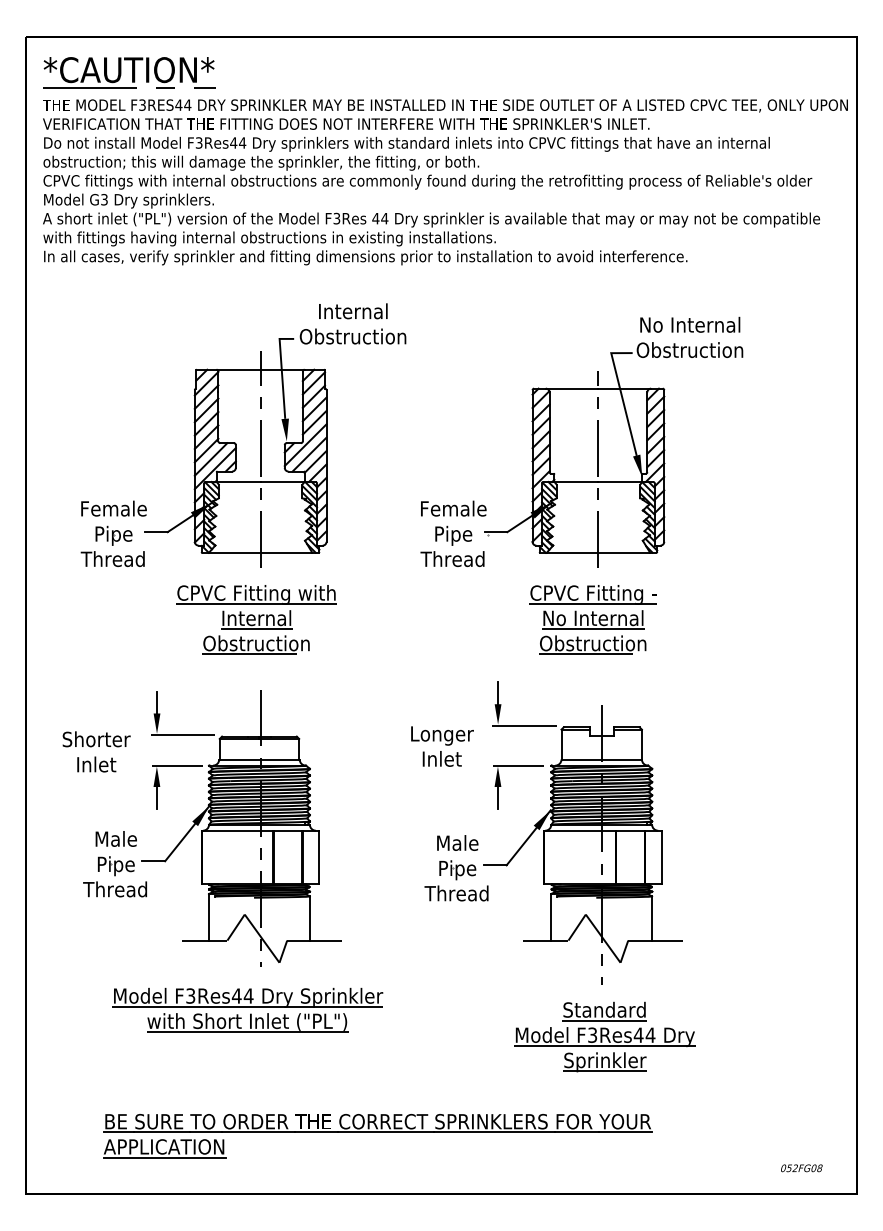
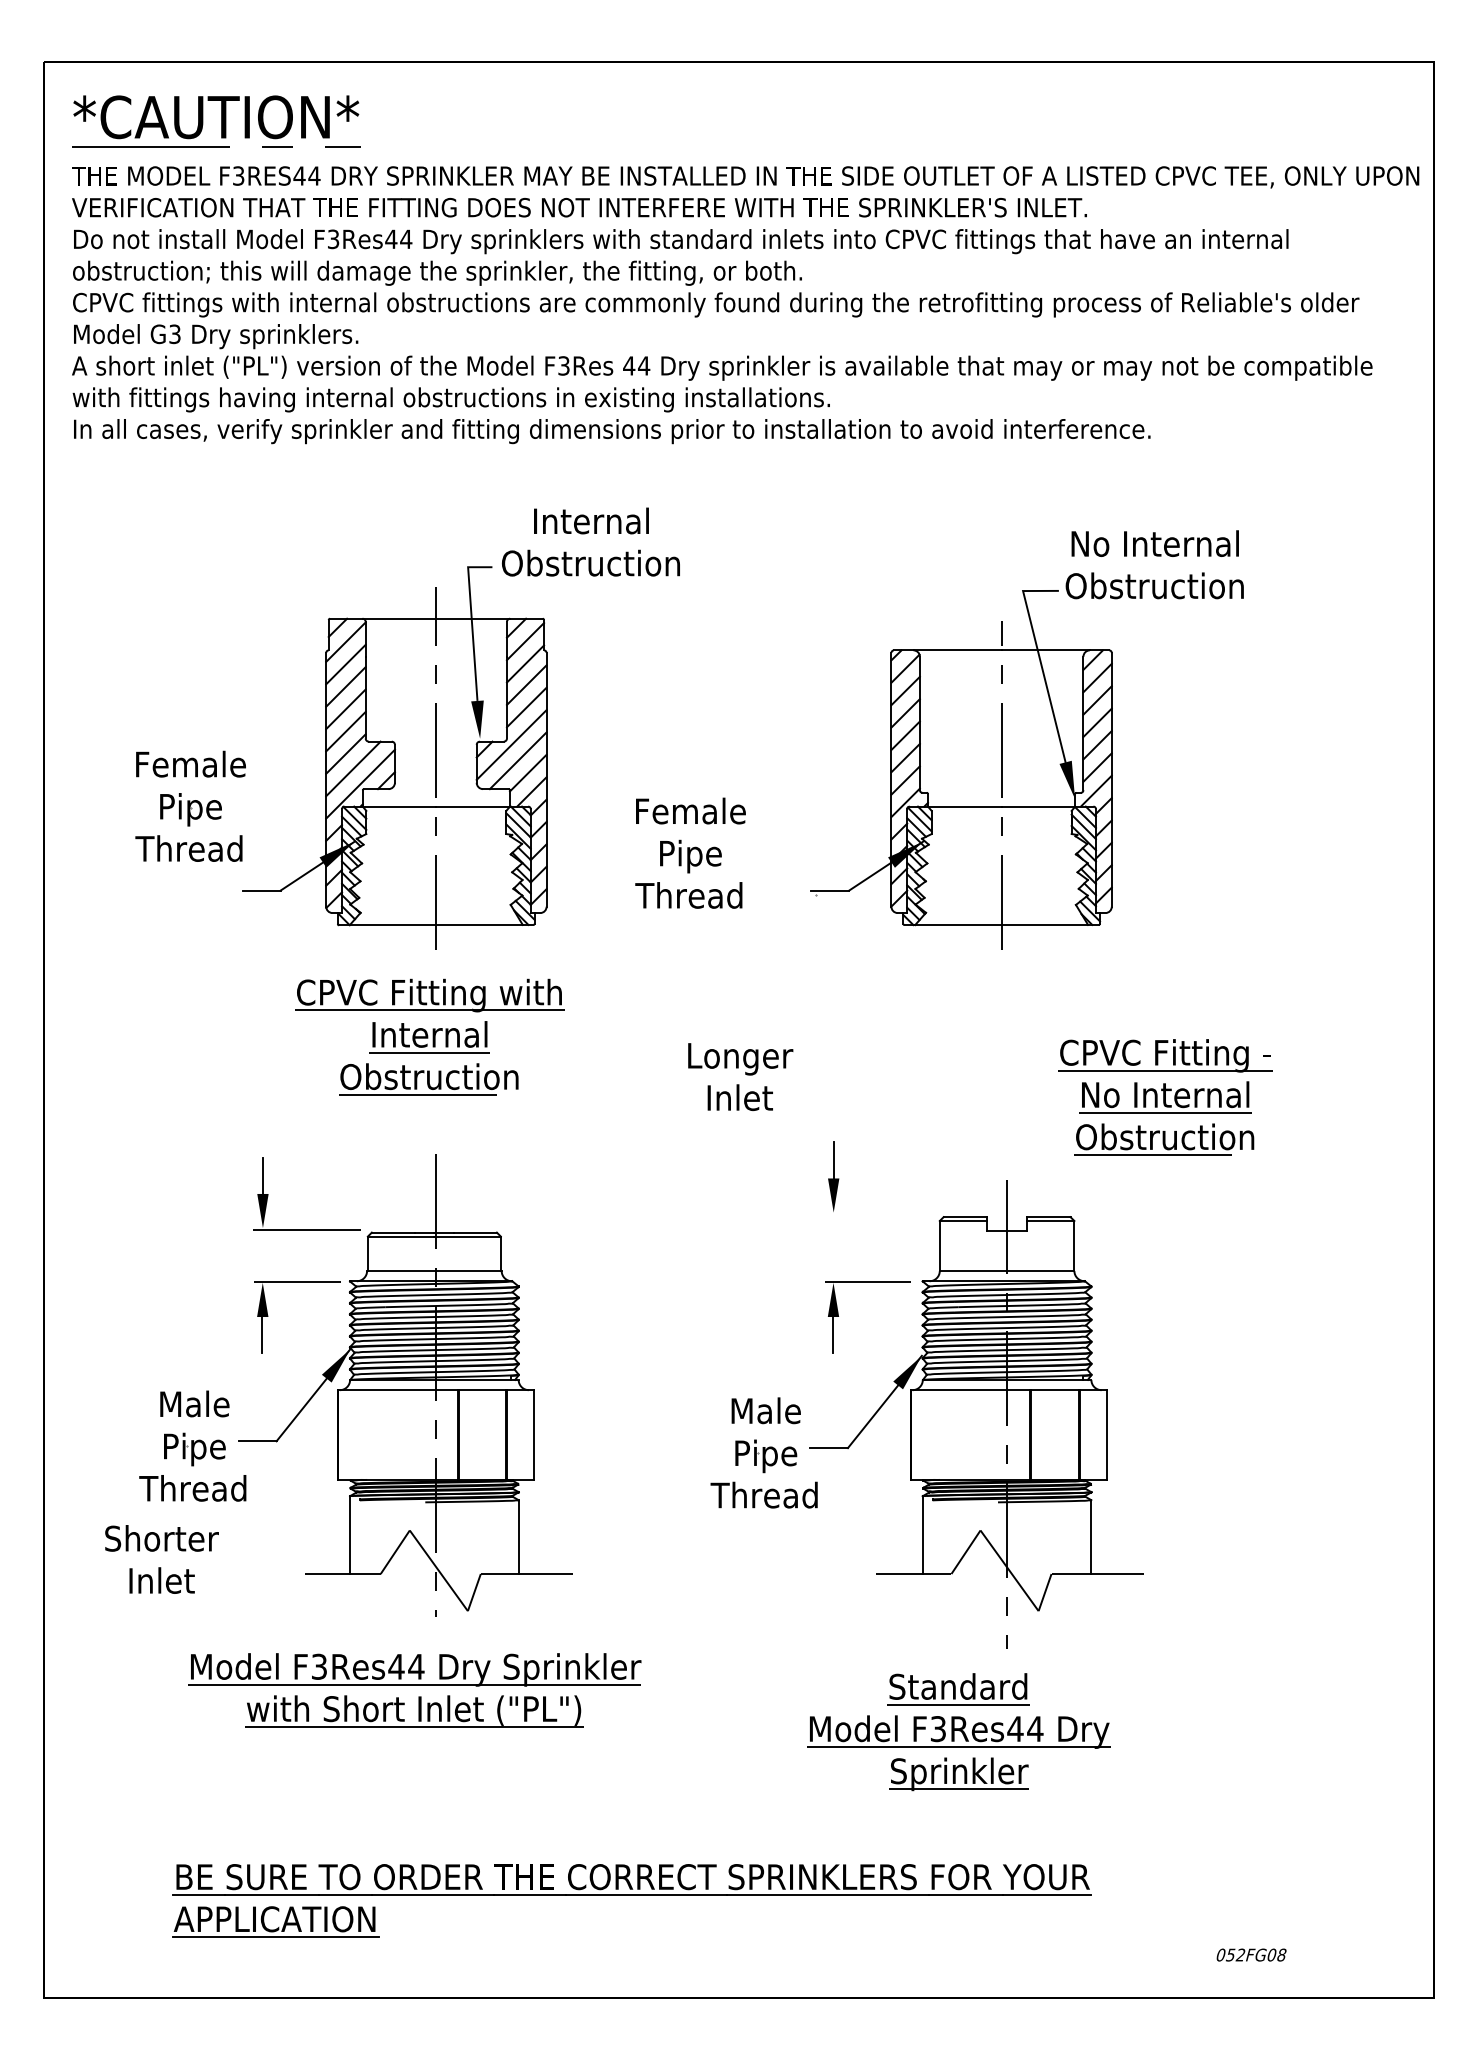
part: (113, 533) -> (190, 805), moved
text: (453, 533) -> (690, 852), moved
part: (592, 619) -> (1164, 1096), moved
line: (524, 725) -> (877, 1214), removed
text: (442, 746) -> (740, 1076), moved
text: (96, 751) -> (161, 1558), moved
part: (604, 1036) -> (958, 1731), moved
text: (801, 1168) -> (1251, 1955), moved

